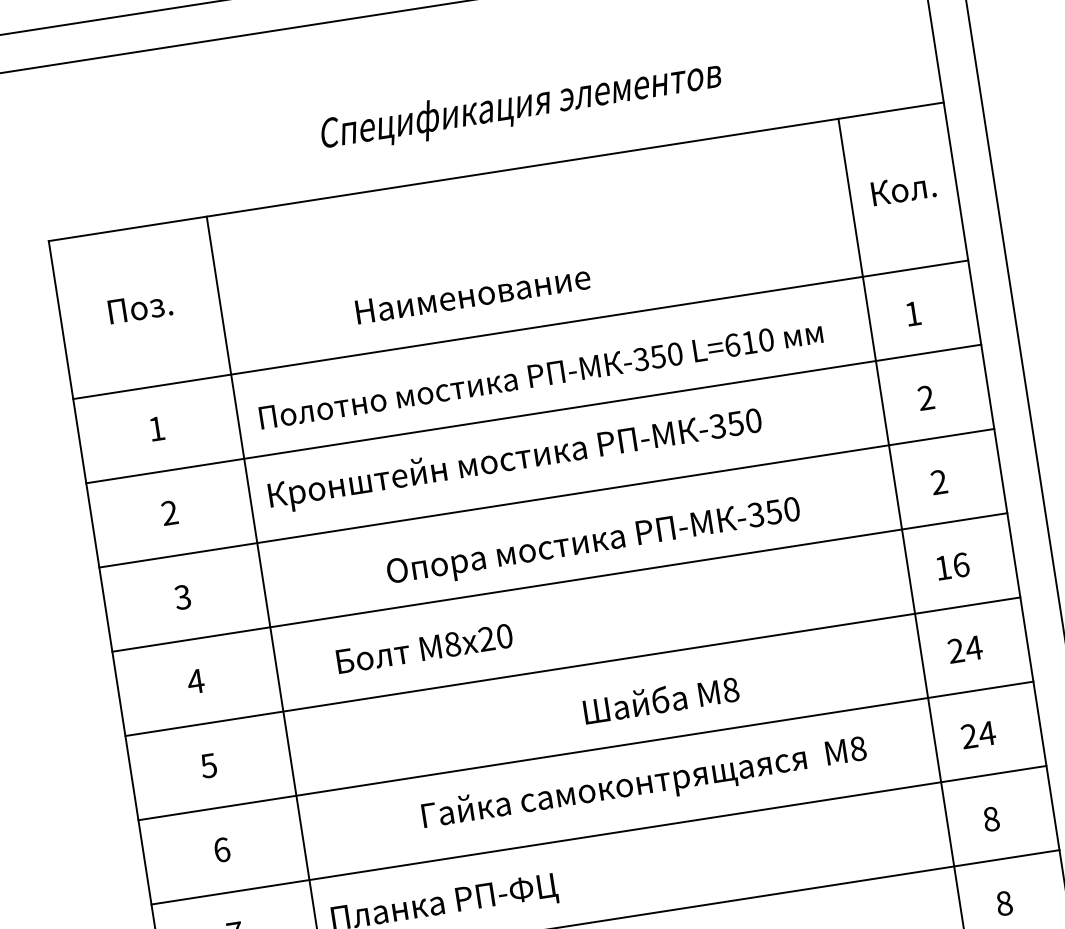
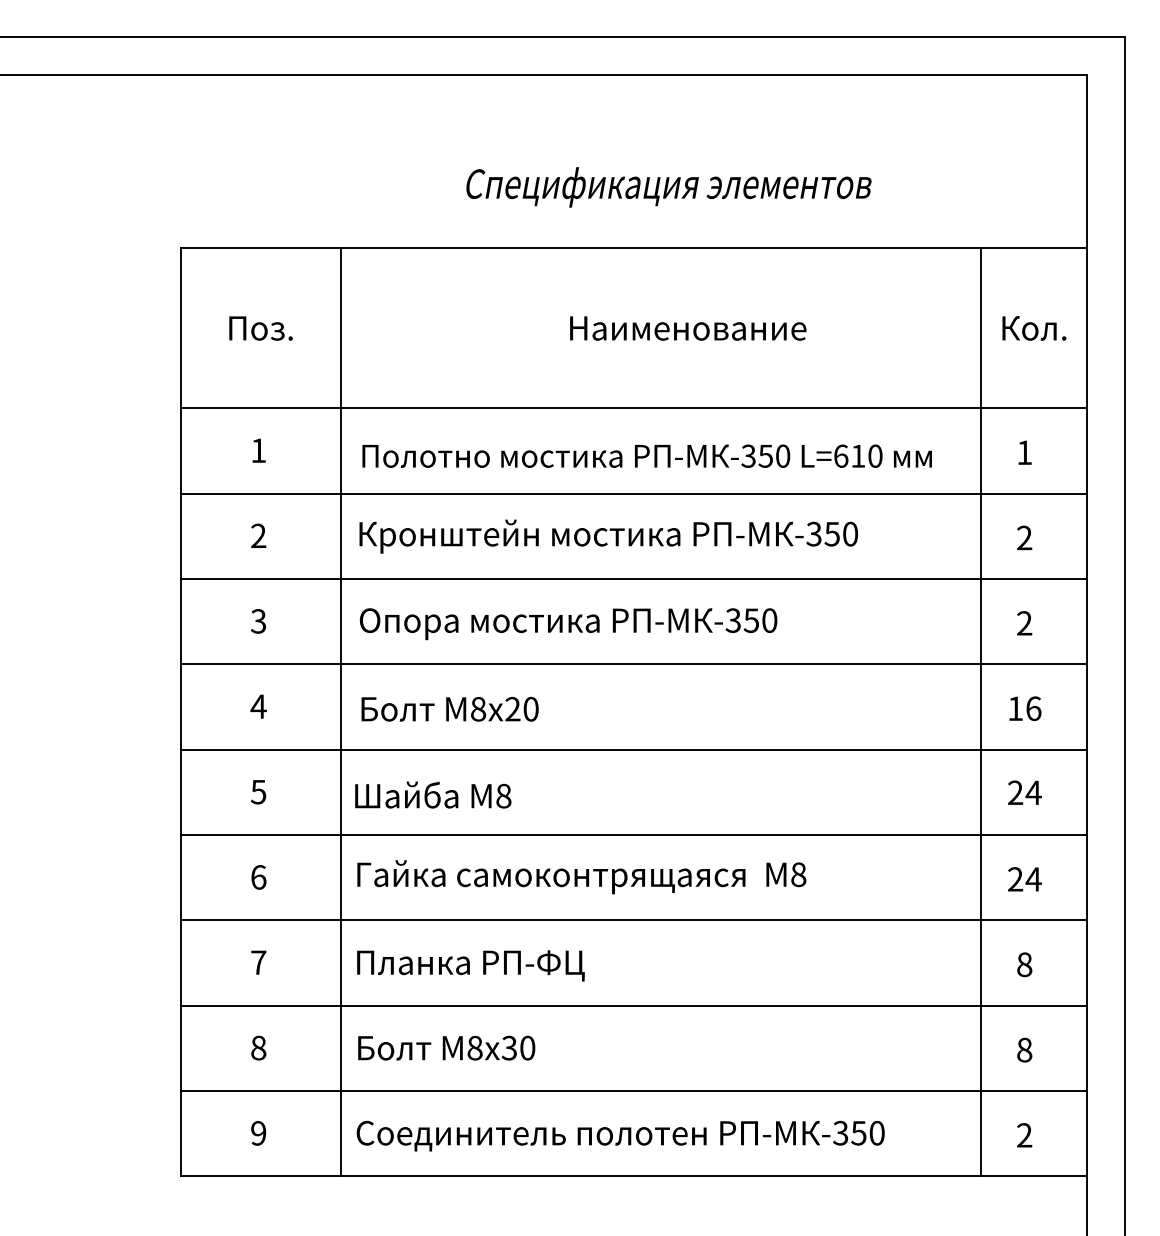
text: (473, 294) -> (688, 328), moved
text: (593, 543) -> (568, 624), moved
text: (424, 649) -> (449, 709), moved
text: (661, 699) -> (433, 794), moved
text: (644, 784) -> (581, 877), moved

